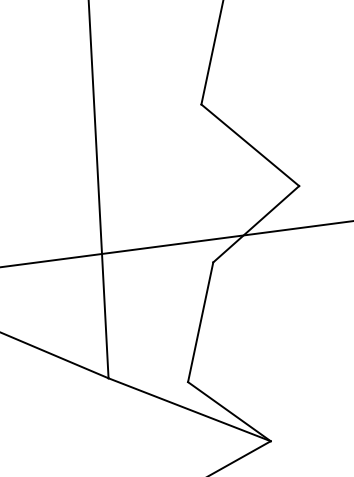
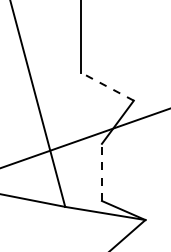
line: (250, 144) -> (107, 86), solid -> dashed
line: (199, 322) -> (101, 172), solid -> dashed

